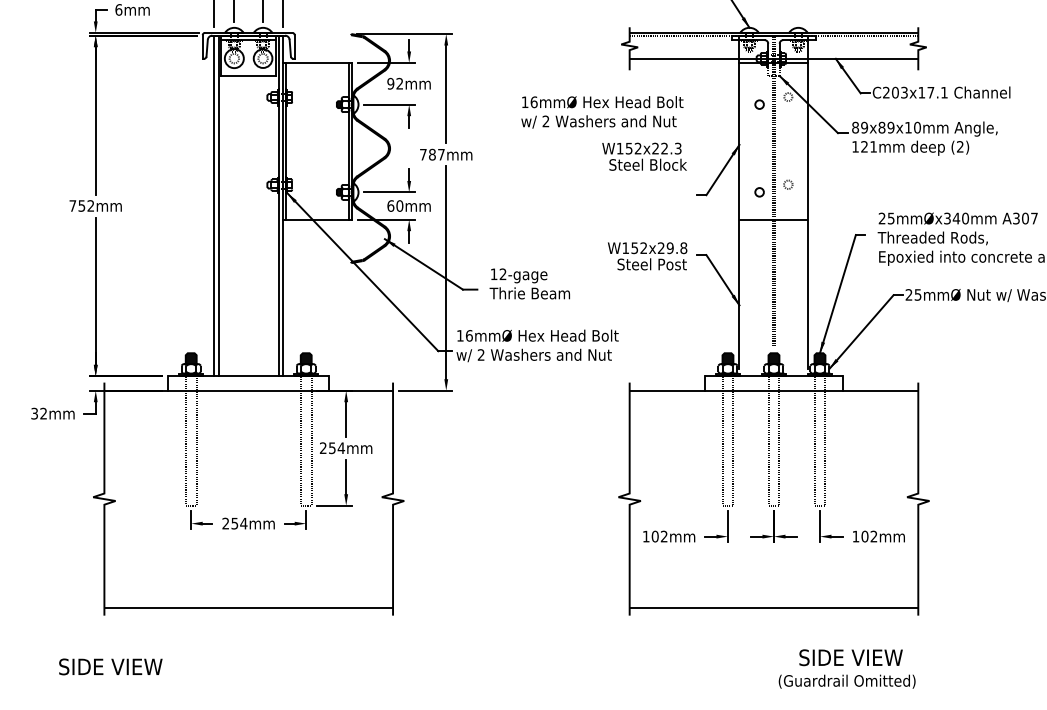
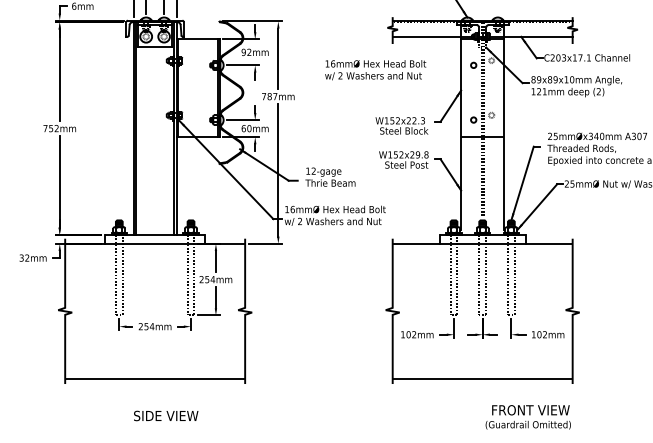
text: (643, 156) -> (401, 125), moved
text: (850, 658) -> (530, 410), SIDE VIEW -> FRONT VIEW
text: (111, 666) -> (166, 415), moved

